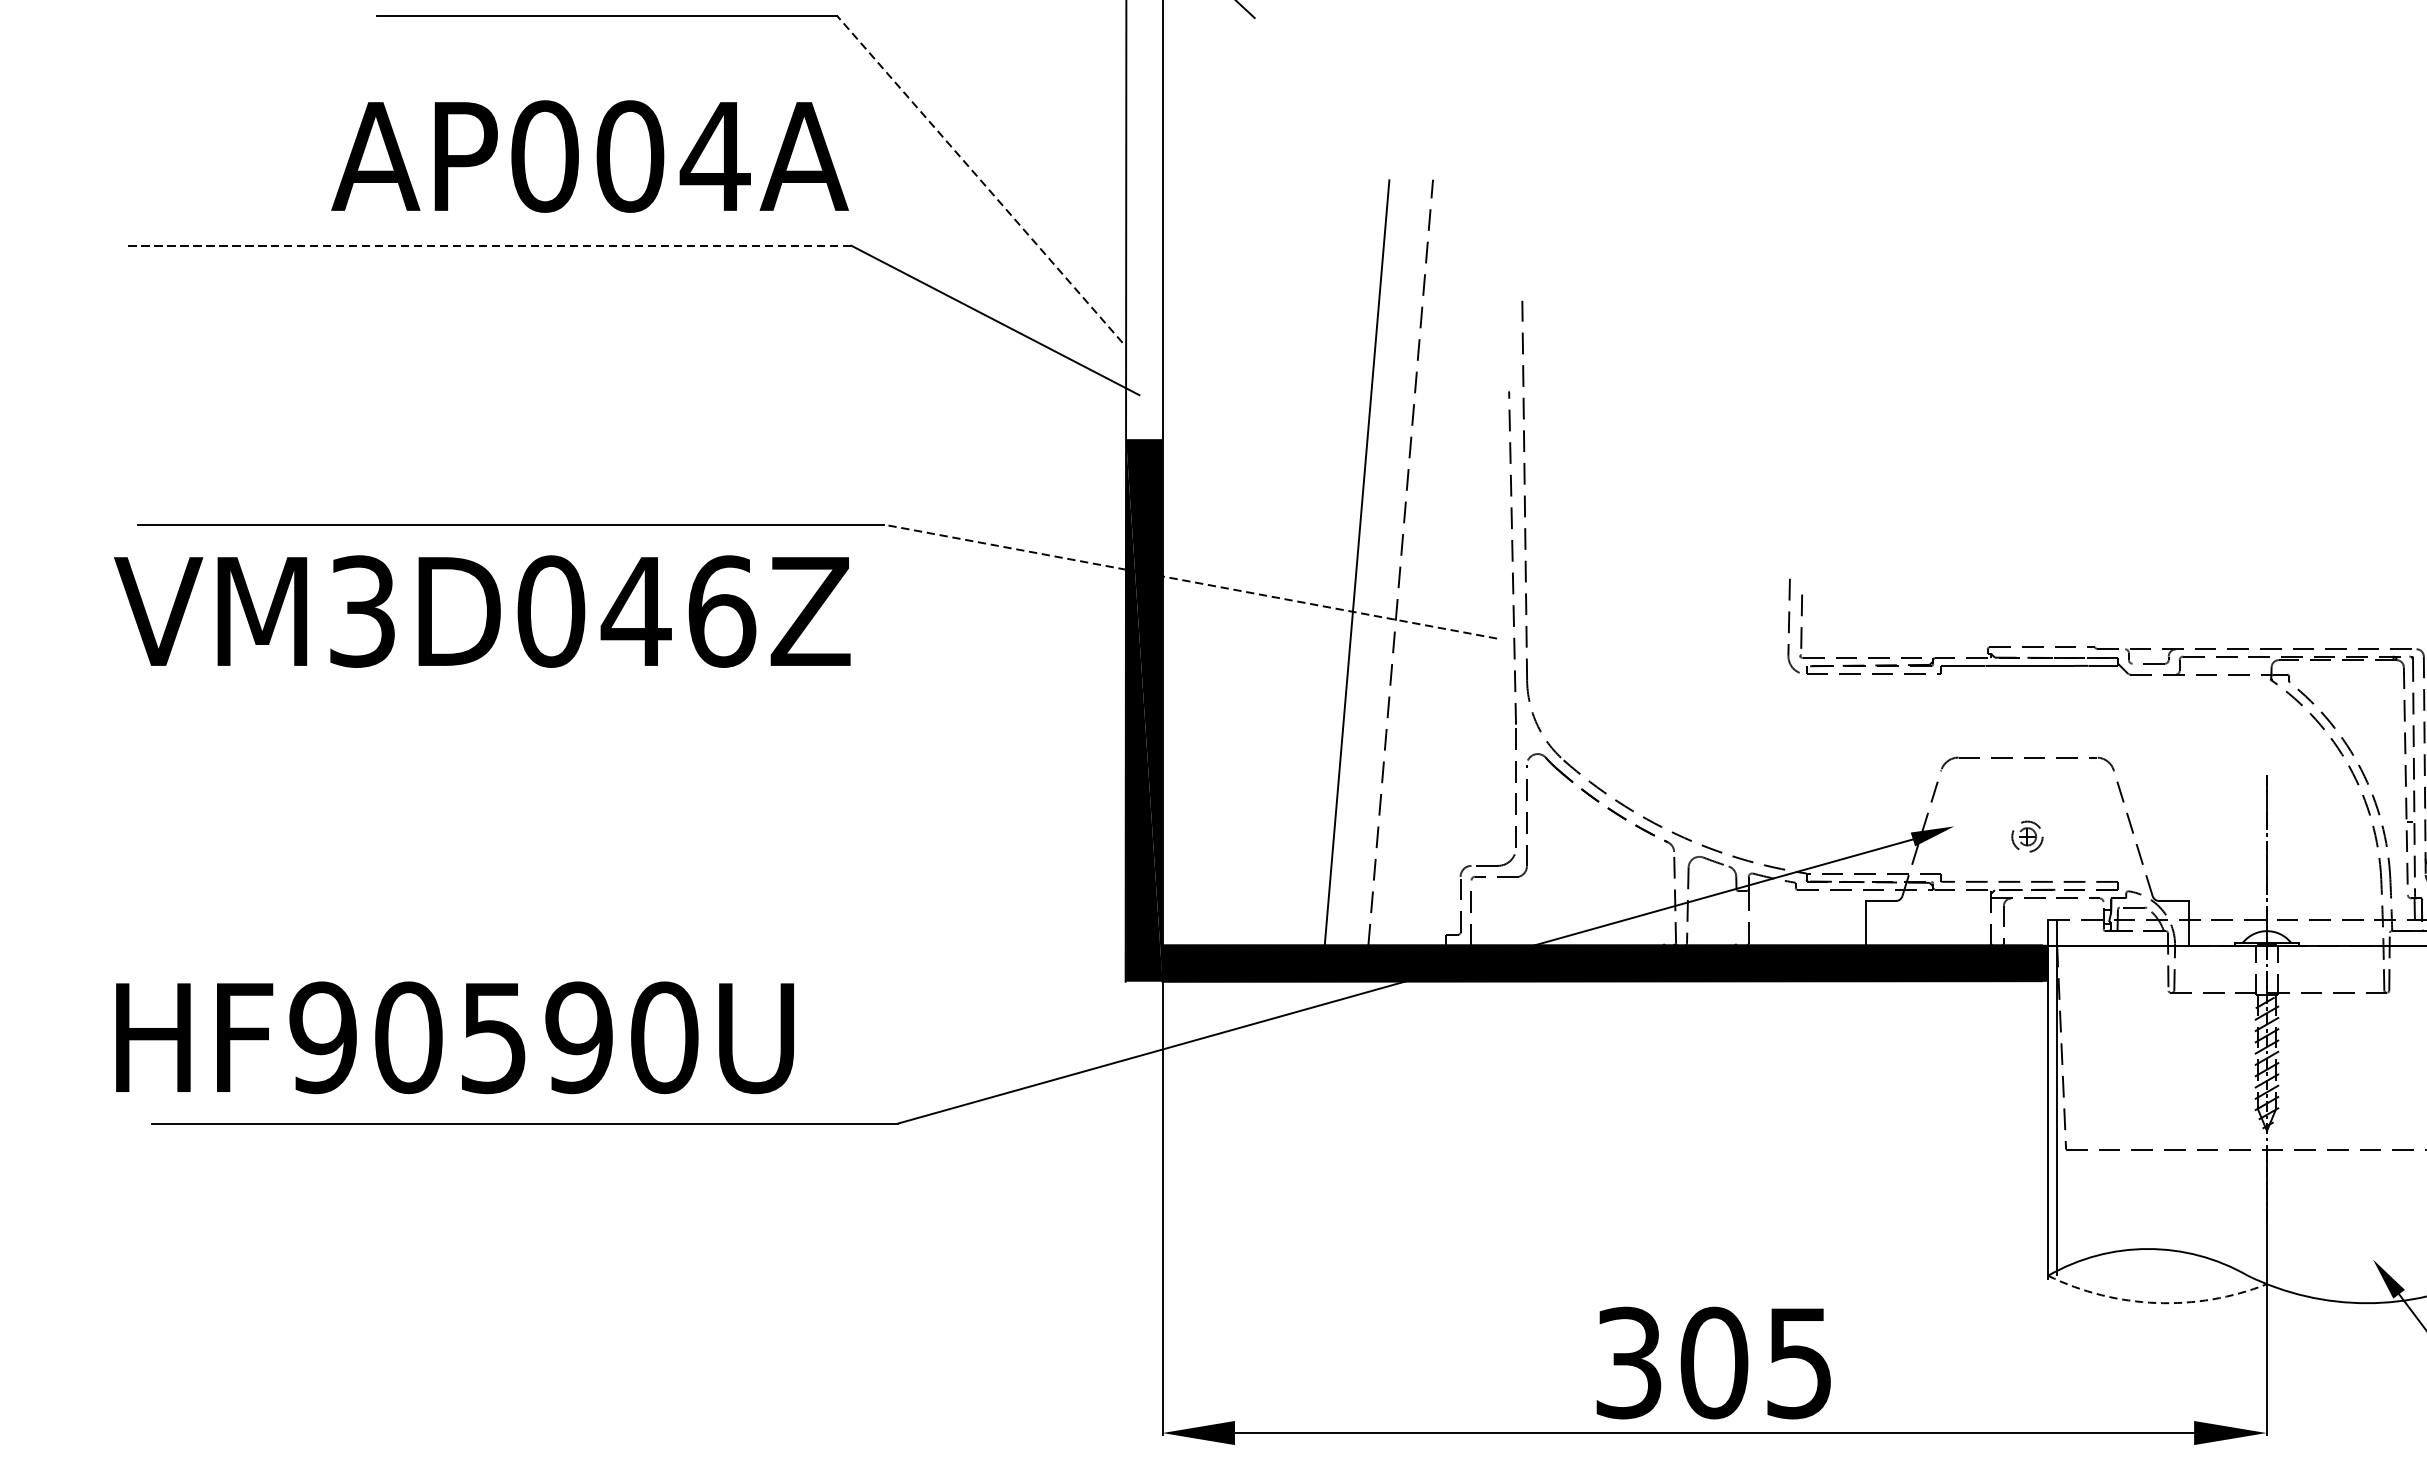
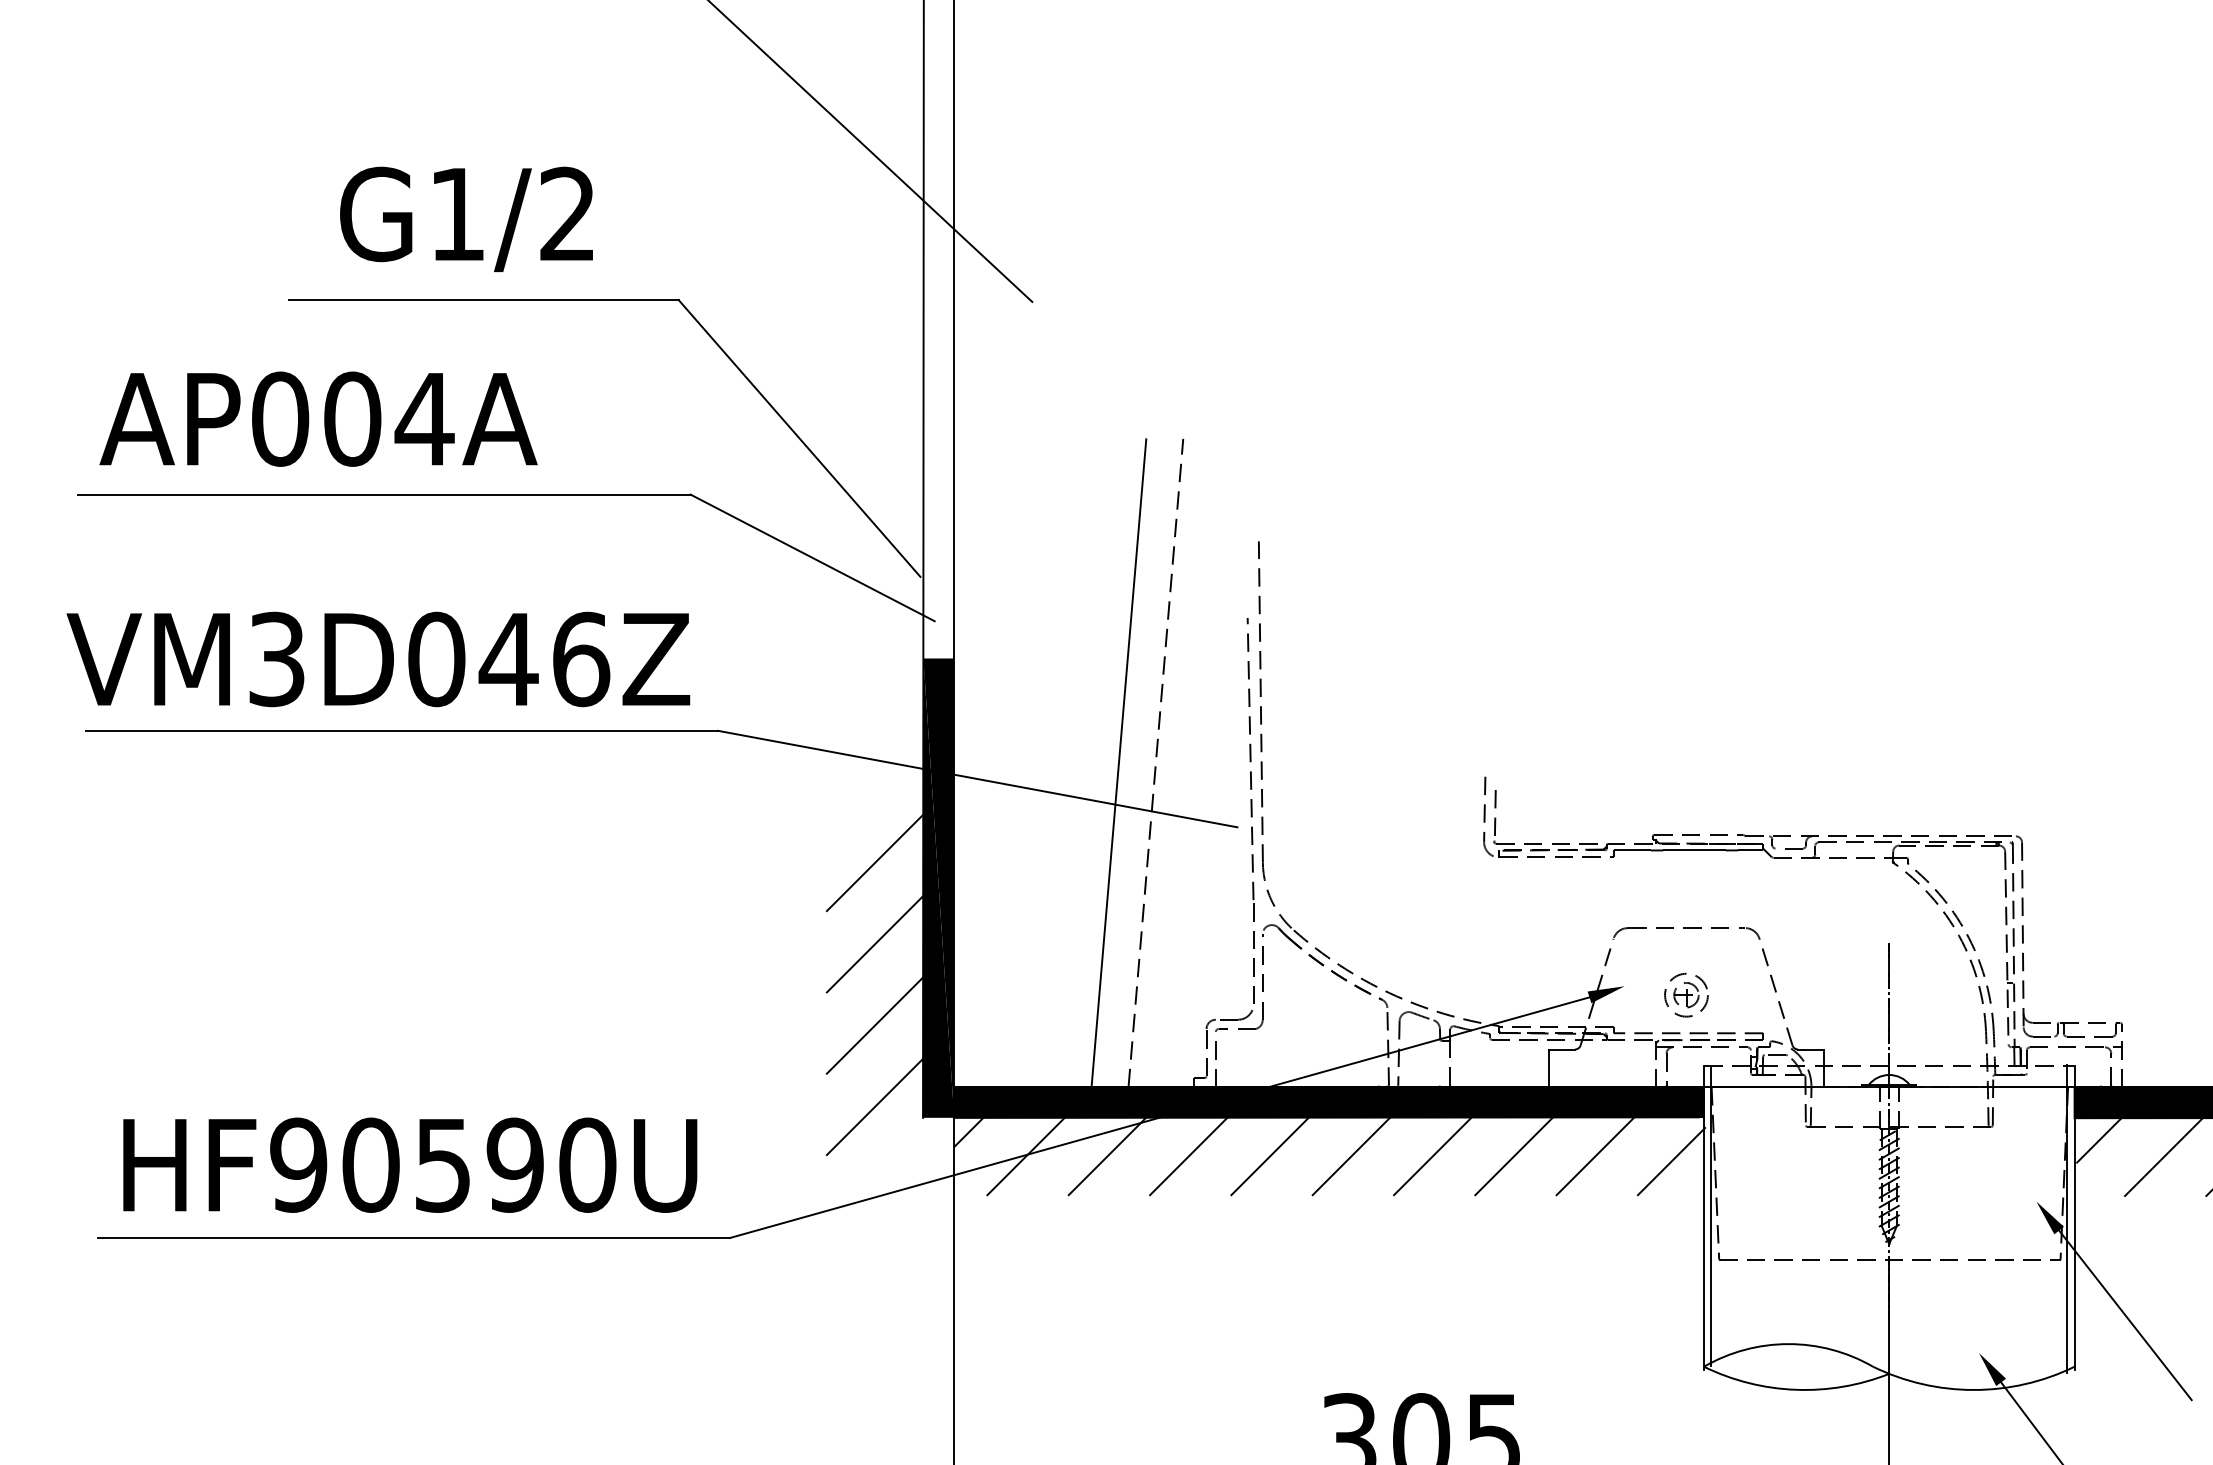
text: (589, 155) -> (318, 418), moved
line: (979, 179) -> (799, 438), dashed -> solid
line: (488, 245) -> (383, 494), dashed -> solid
line: (1190, 580) -> (977, 778), dashed -> solid
text: (482, 611) -> (378, 659), moved
line: (1068, 680) -> (874, 862), added
line: (1068, 777) -> (874, 944), added
part: (2027, 836) -> (1686, 994), size x1.67
line: (1068, 872) -> (874, 1025), added
line: (1068, 968) -> (874, 1106), added
hatch: (1605, 1027) -> (1329, 1156), added
text: (455, 1036) -> (410, 1164), moved
arc: (2156, 1302) -> (1795, 1389), dashed -> solid

